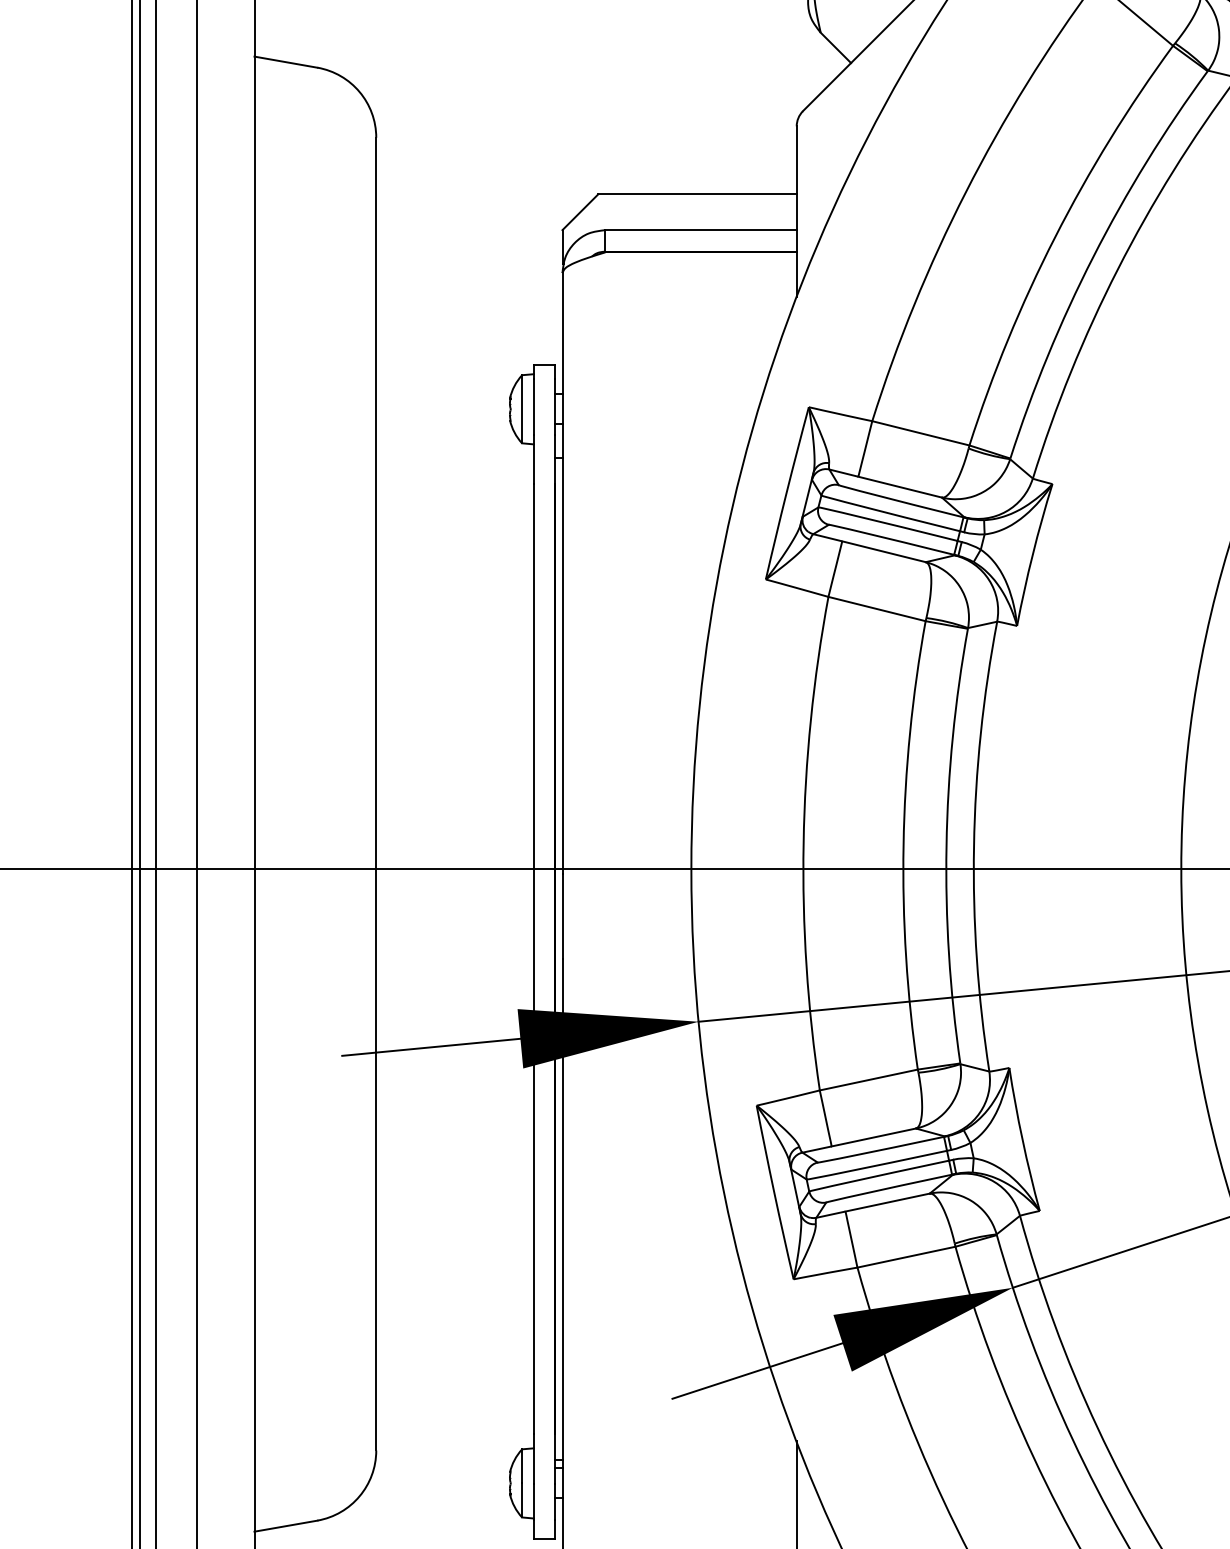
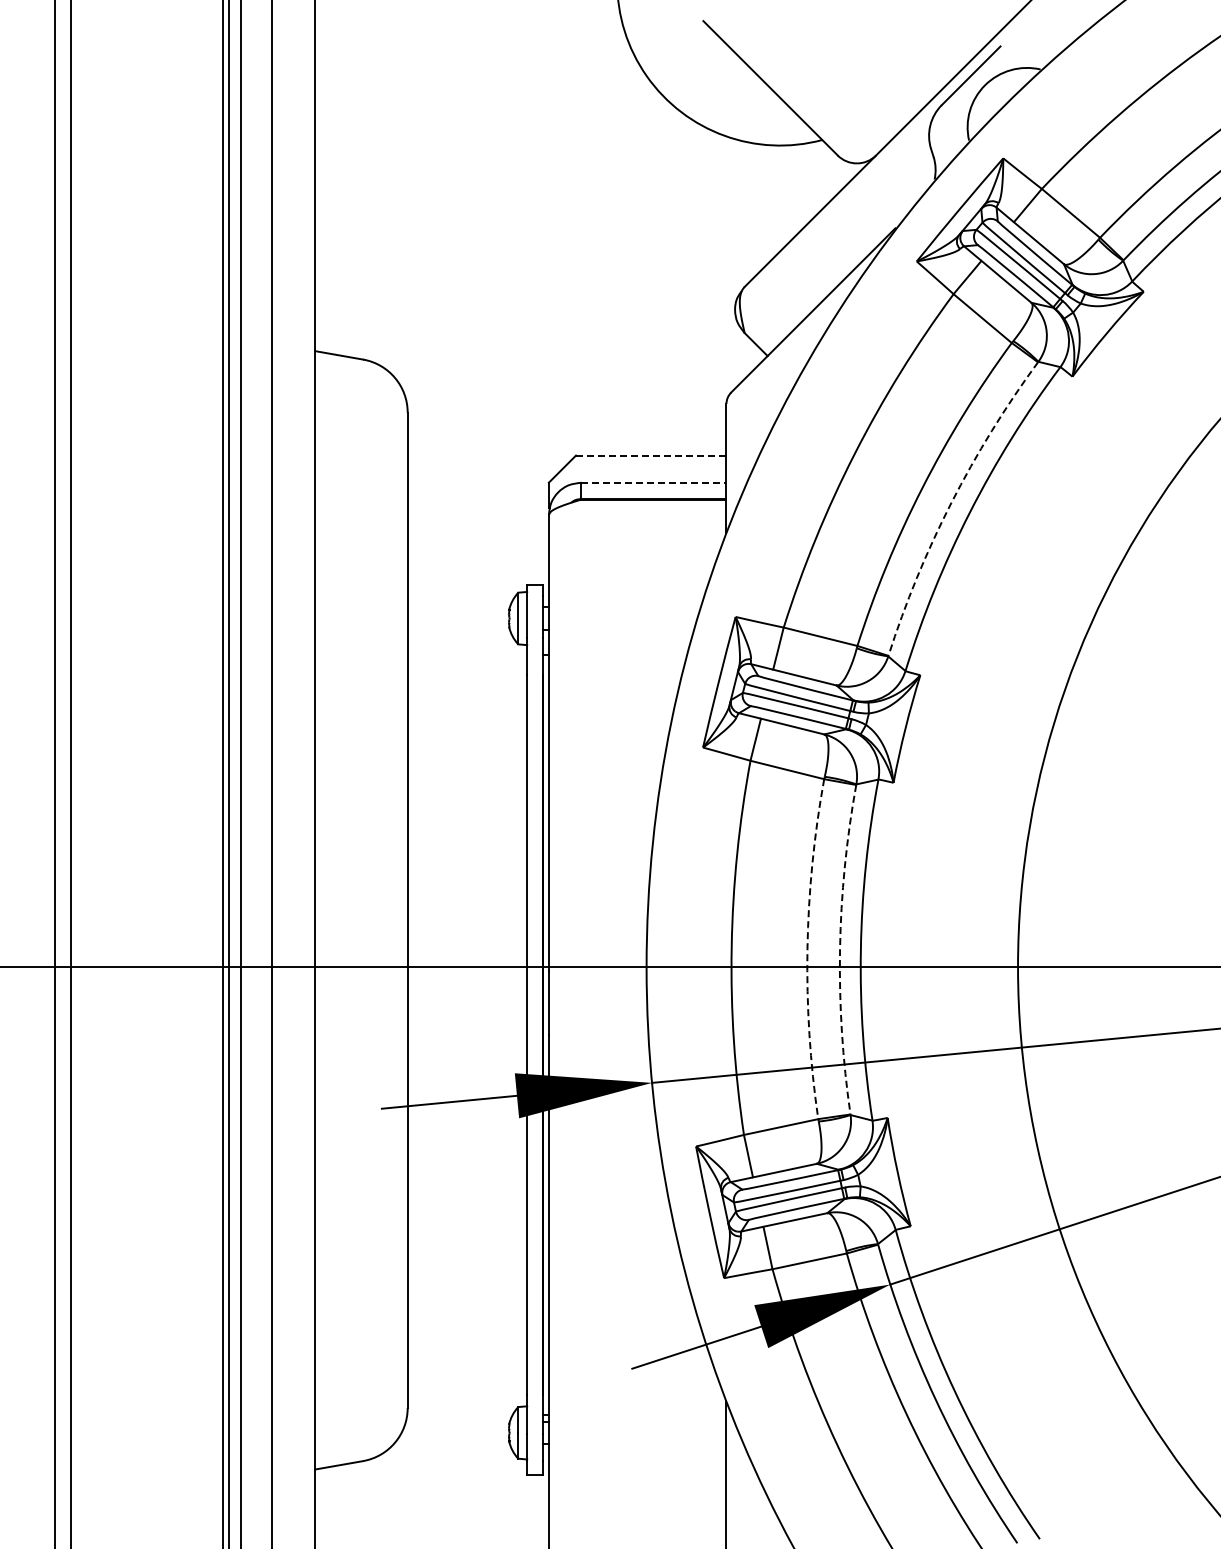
line: (697, 194) -> (651, 455), solid -> dashed
line: (700, 229) -> (653, 482), solid -> dashed
arc: (1093, 257) -> (951, 503), solid -> dashed
arc: (903, 844) -> (807, 948), solid -> dashed
arc: (947, 845) -> (840, 949), solid -> dashed

